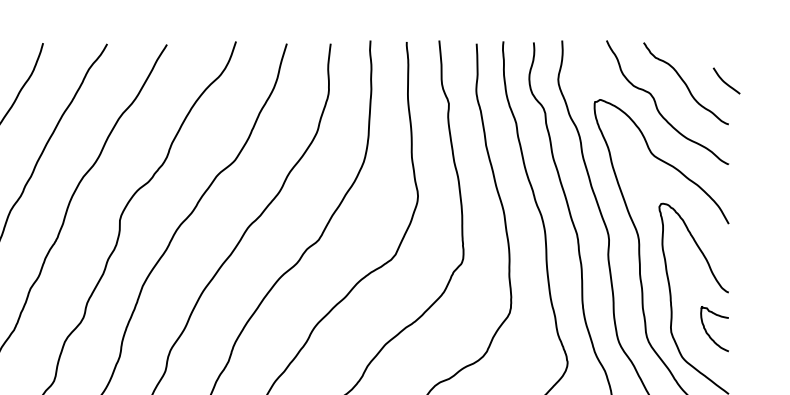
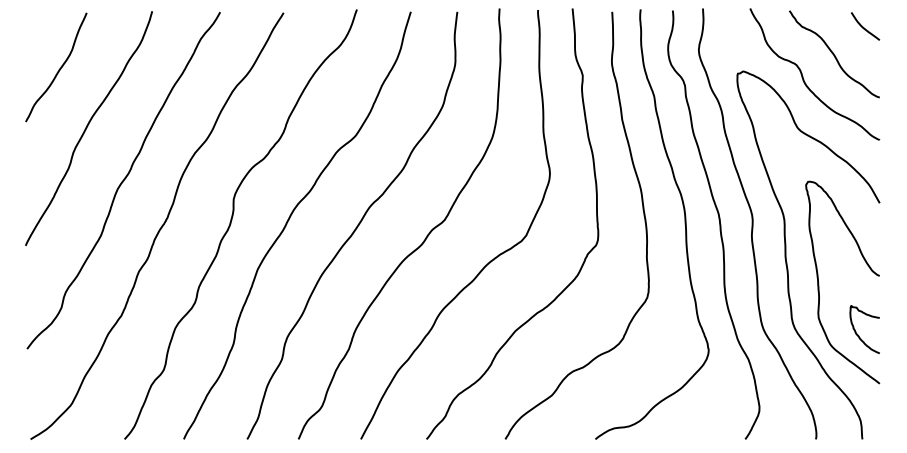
curve: (725, 81) -> (864, 27), moved
curve: (708, 333) -> (858, 334), moved

